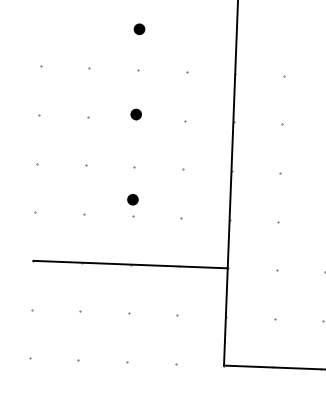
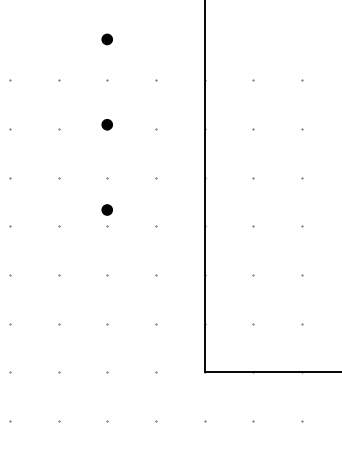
line: (130, 264) -> (107, 274), removed

